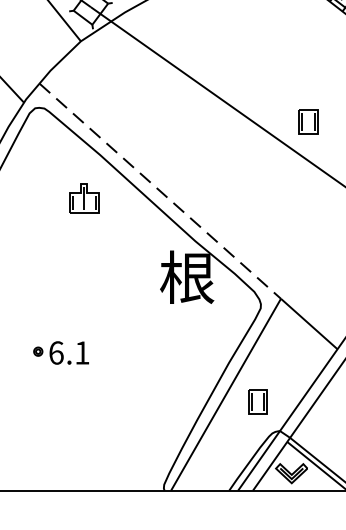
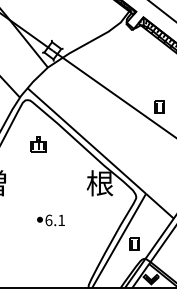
line: (161, 192) -> (87, 141), dashed -> solid
part: (84, 198) -> (38, 144), moved
part: (59, 353) -> (50, 220), moved

